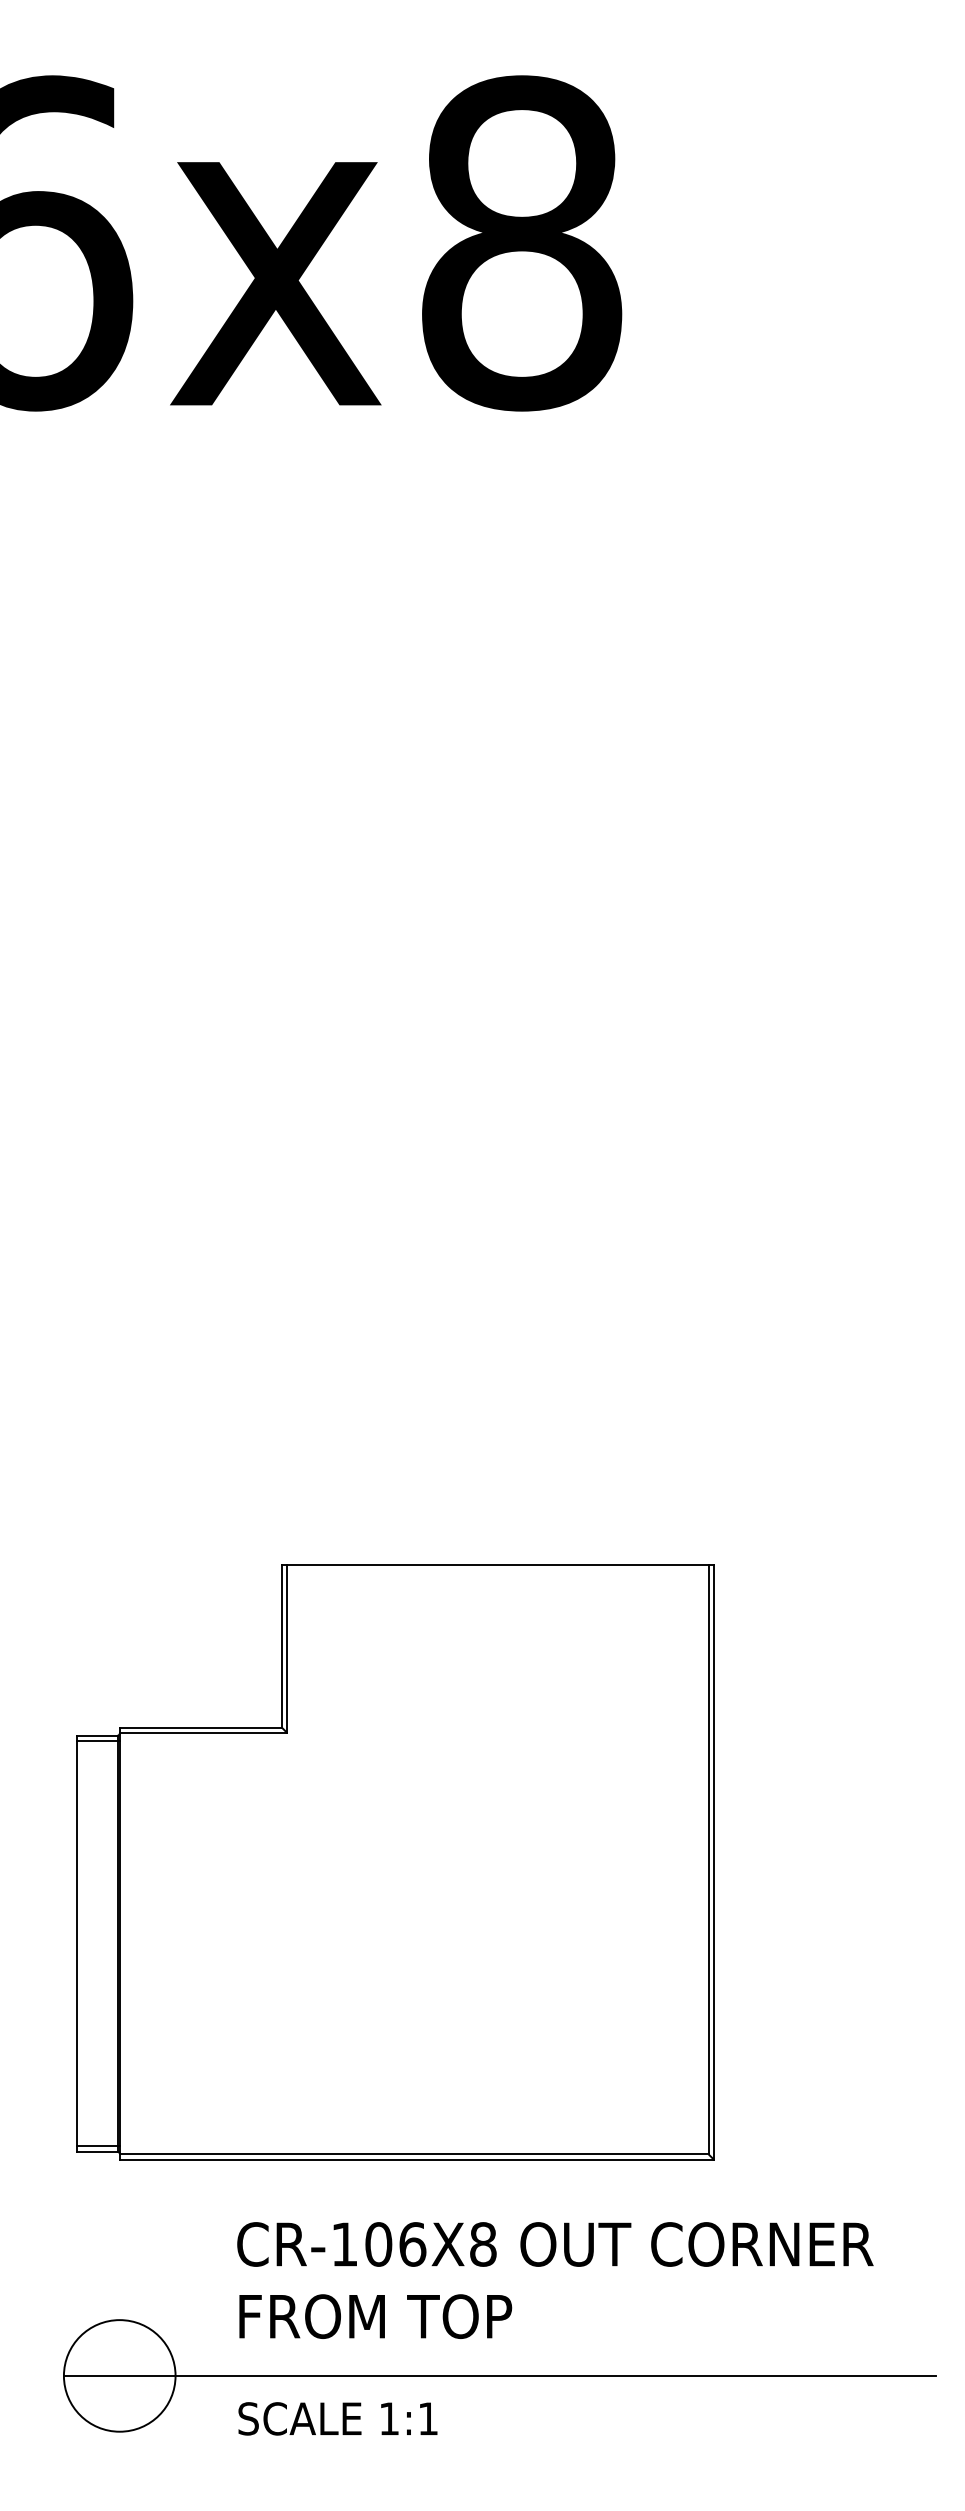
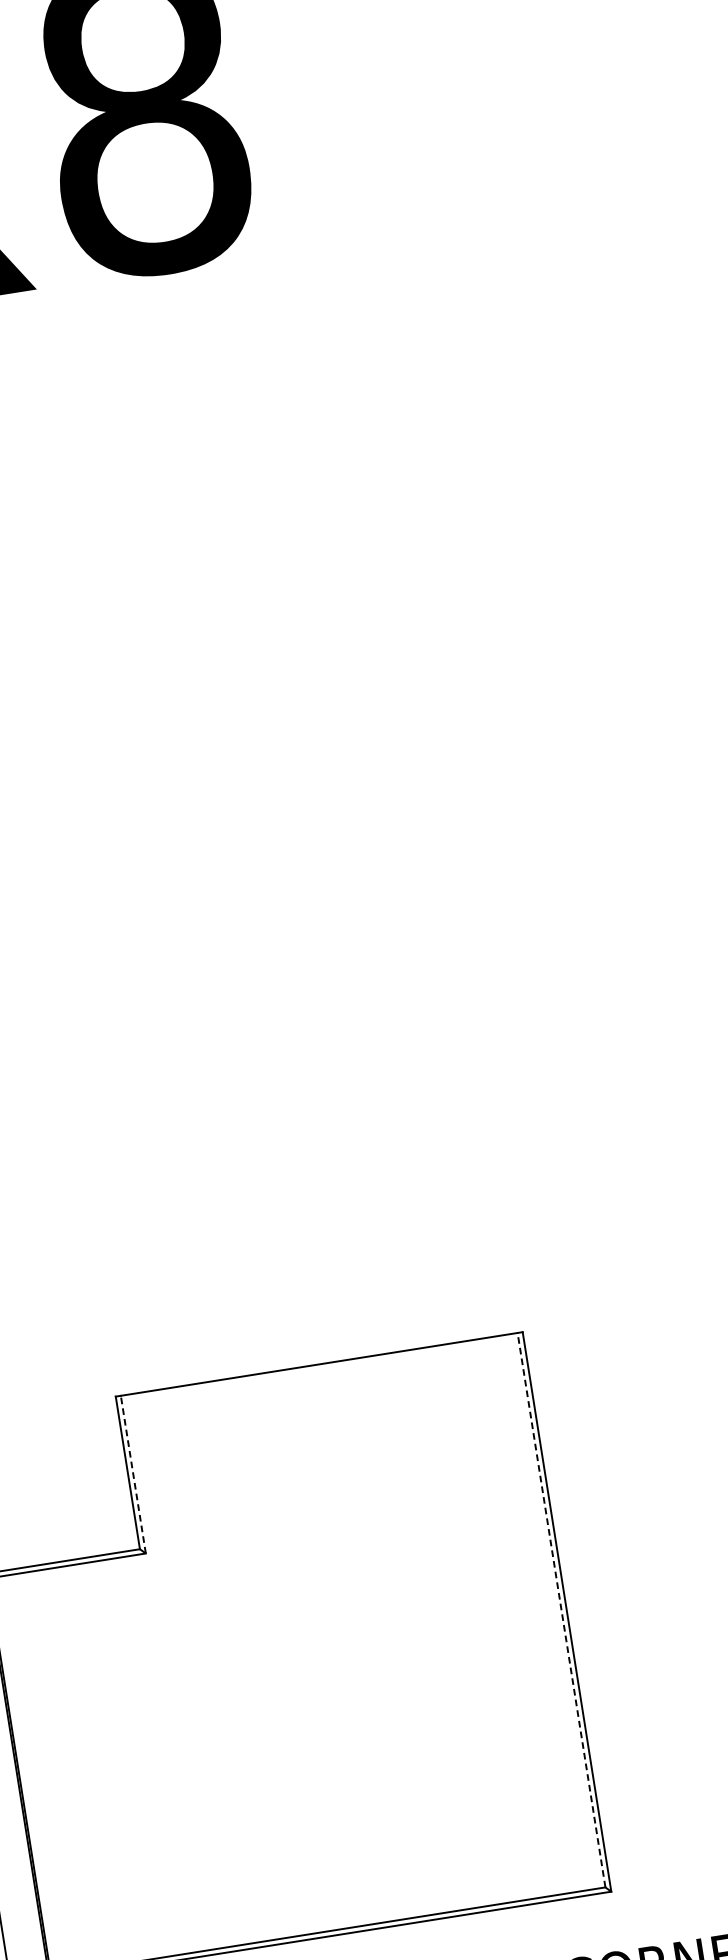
line: (287, 1649) -> (133, 1474), solid -> dashed
line: (708, 1859) -> (561, 1609), solid -> dashed

